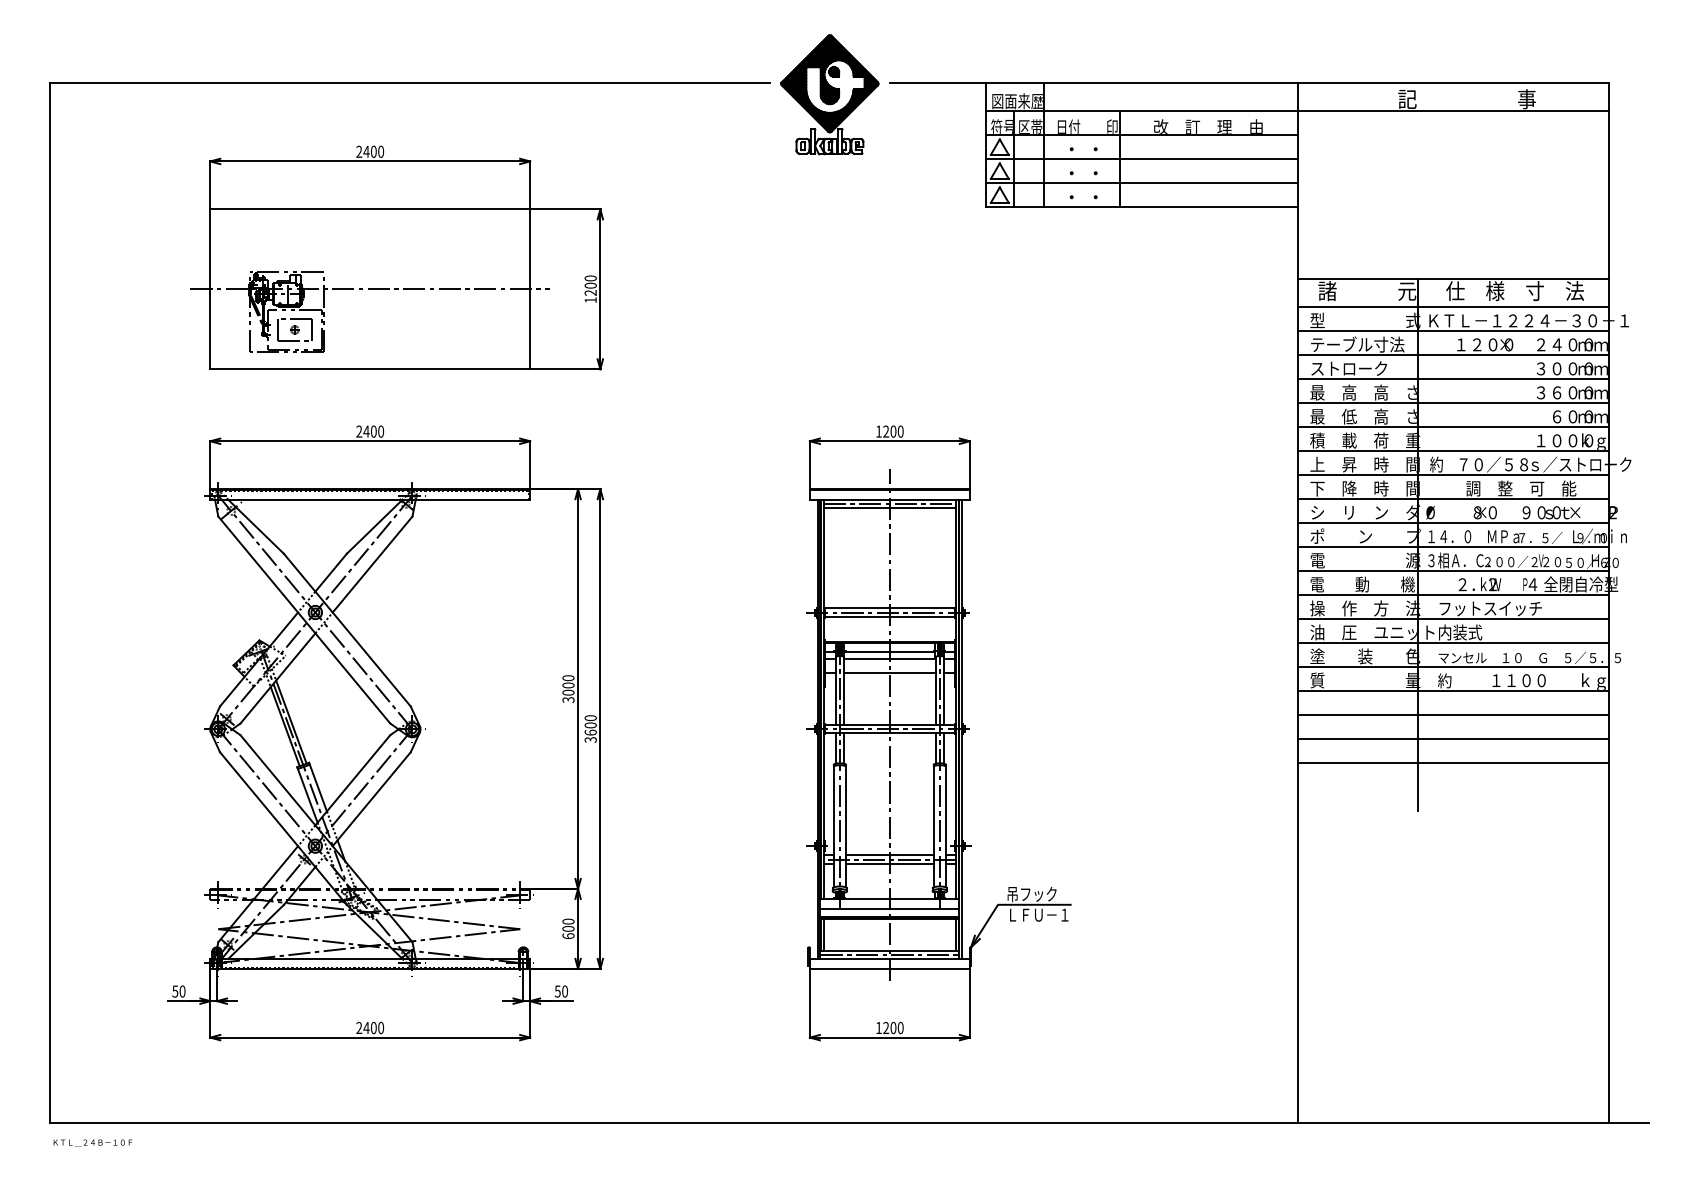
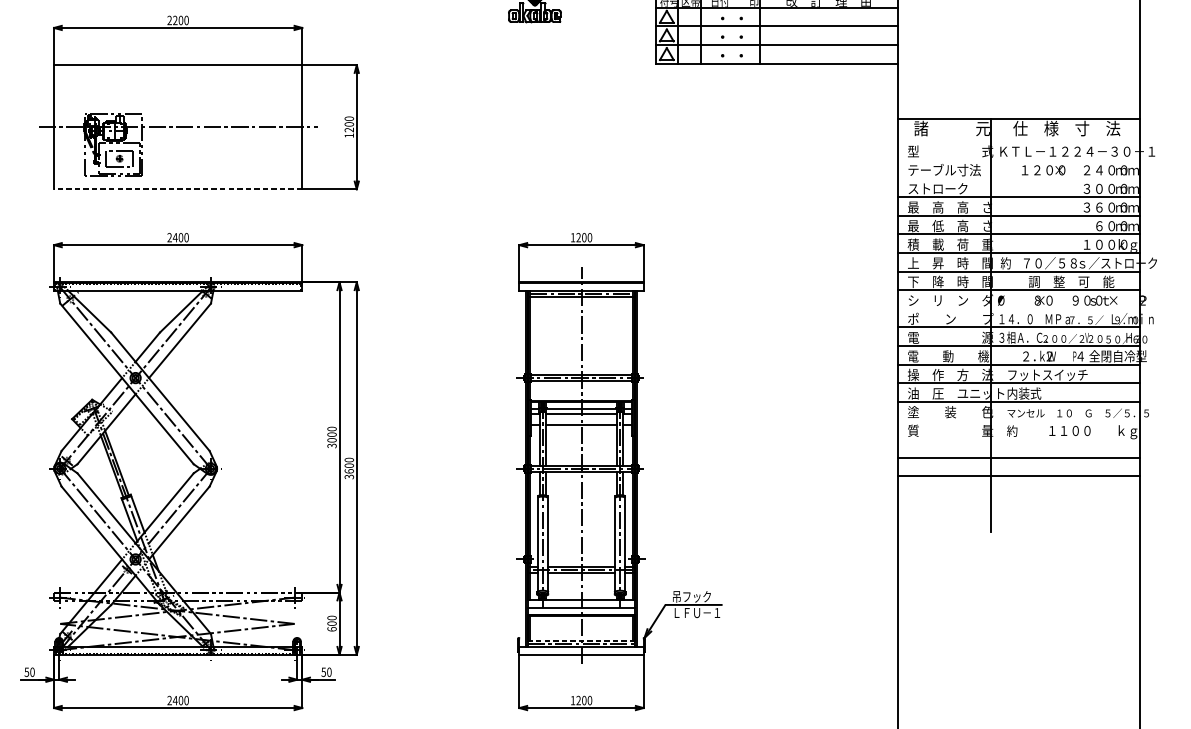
text: (366, 151) -> (175, 20), 2400 -> 2200
line: (1453, 307) -> (1019, 141), removed
line: (1453, 331) -> (1019, 159), removed
line: (1453, 355) -> (1019, 178), removed
line: (370, 369) -> (178, 189), solid -> dashed
line: (1453, 523) -> (1019, 308), removed
line: (1453, 667) -> (1019, 420), removed
line: (1453, 691) -> (1019, 439), removed
line: (1453, 763) -> (1019, 495), removed
line: (889, 950) -> (581, 640), solid -> dashed

